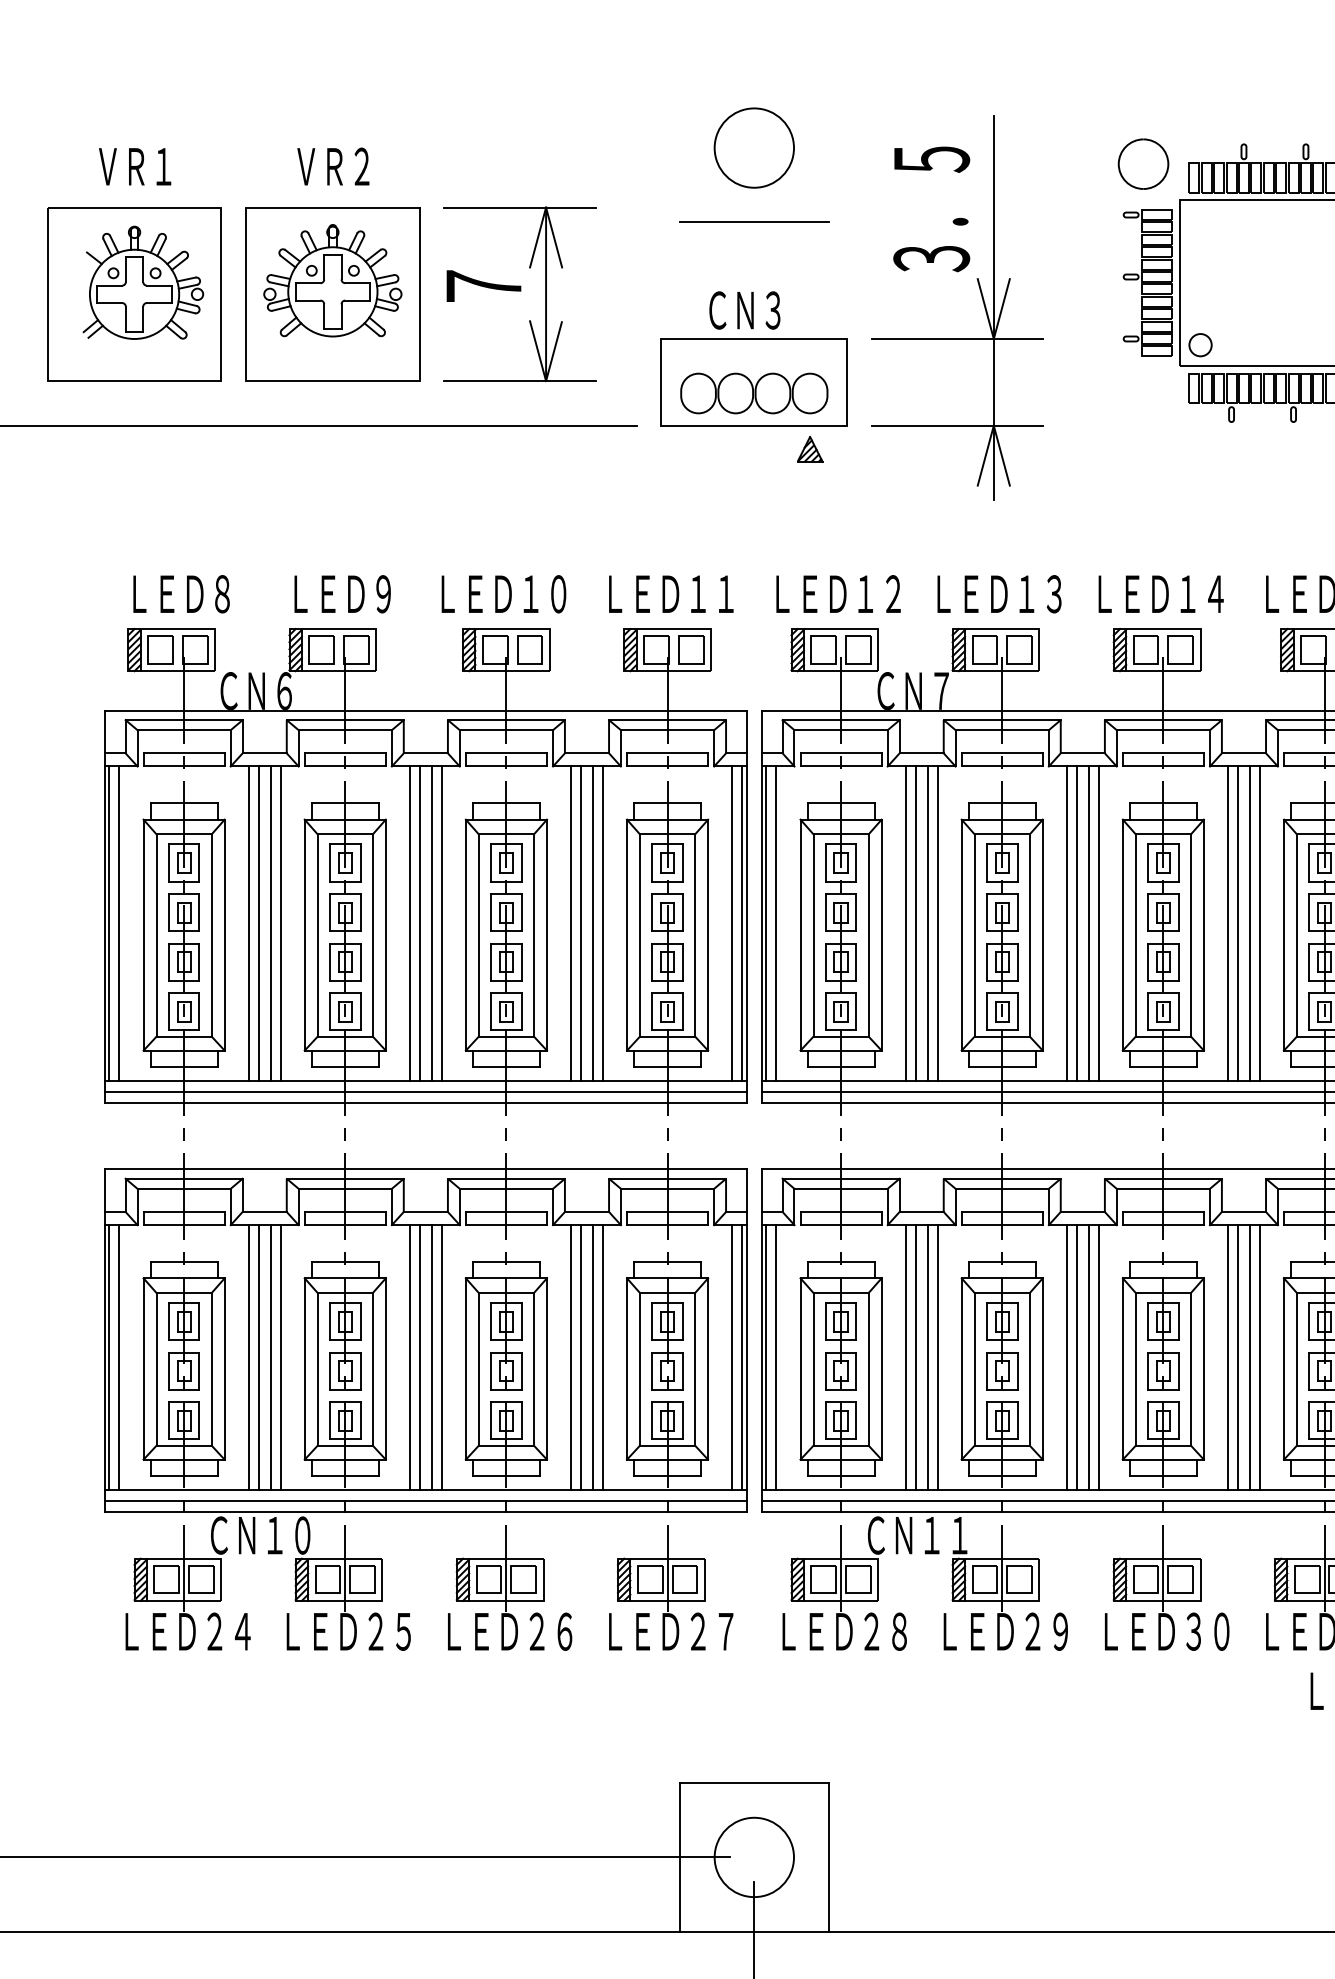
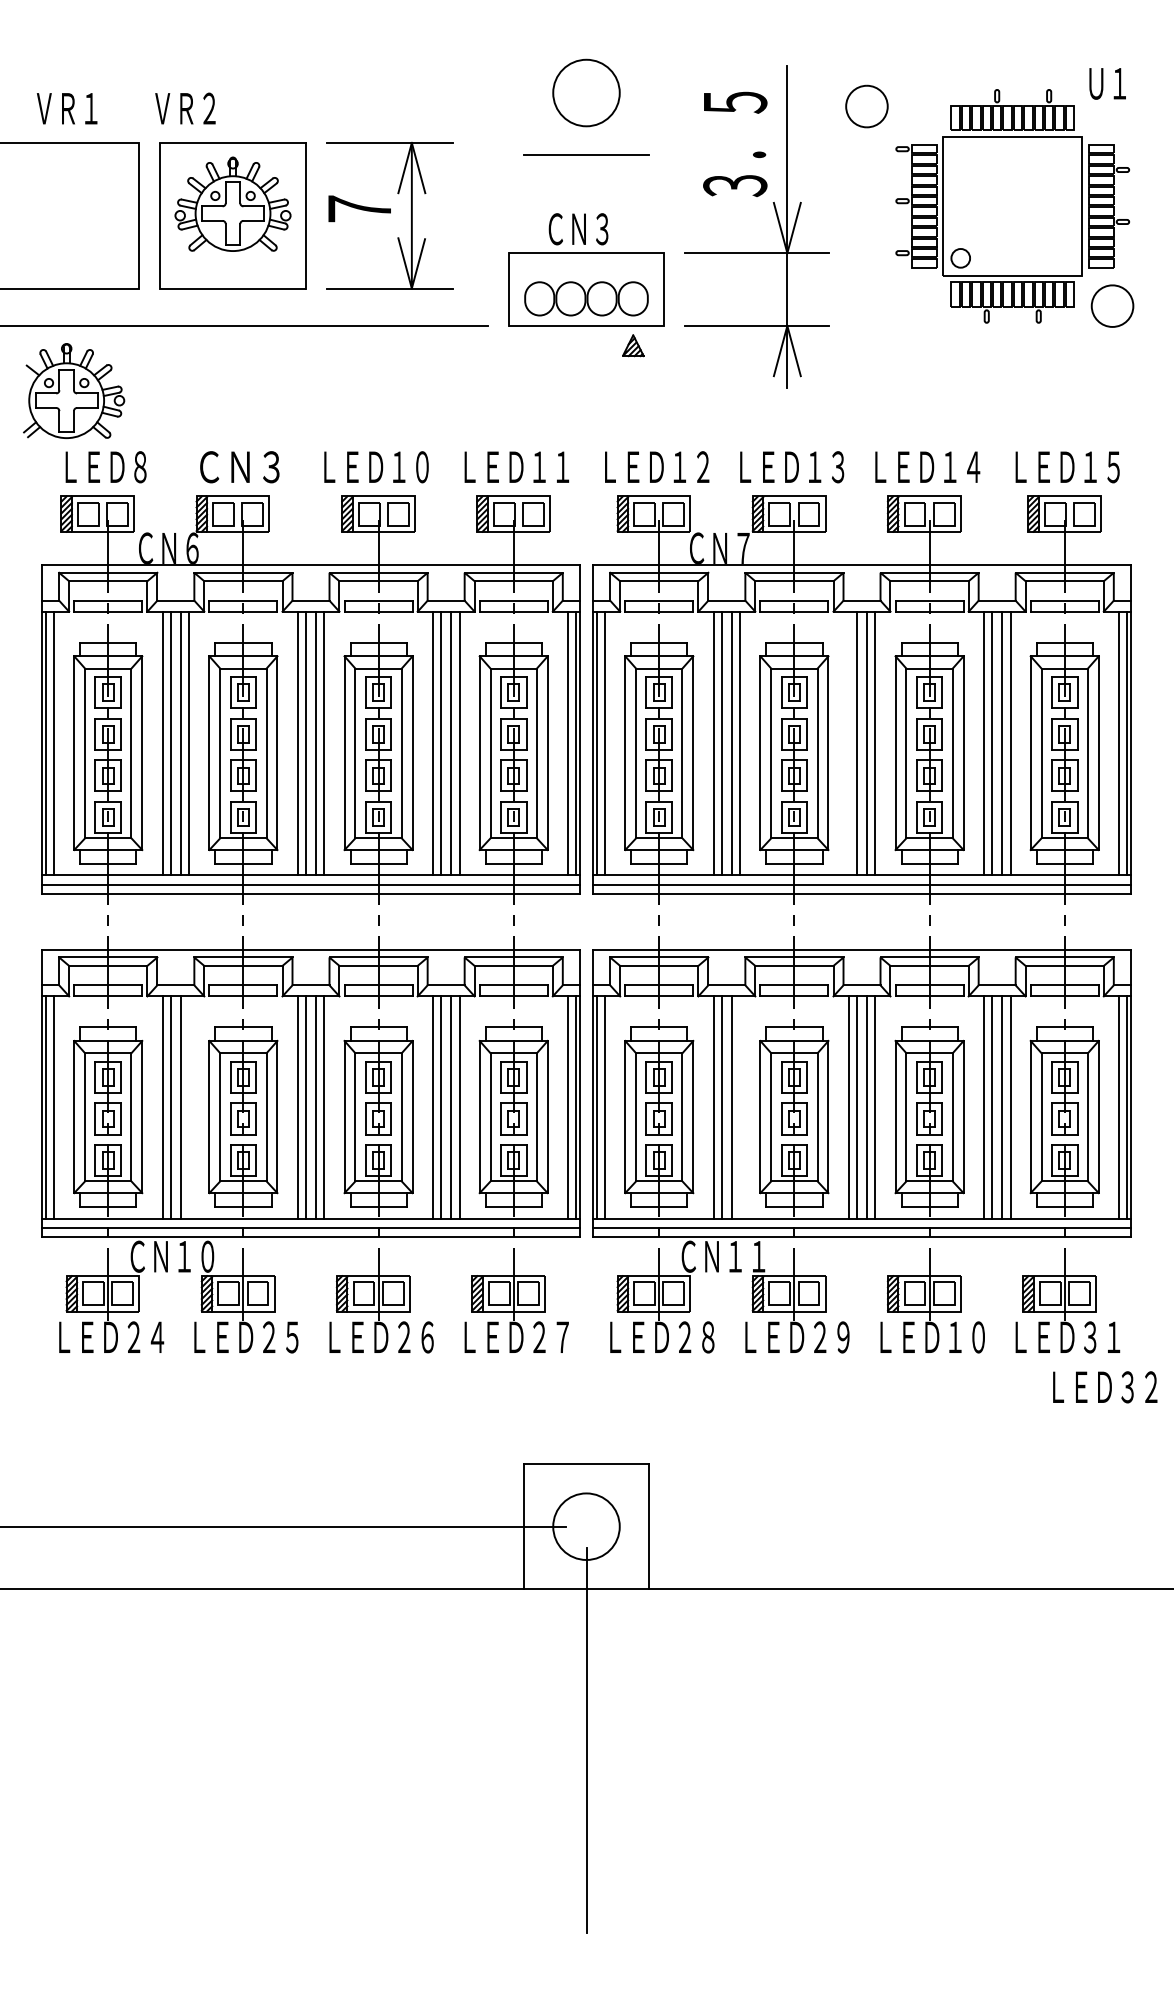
part: (1143, 164) -> (866, 106), moved
text: (333, 166) -> (185, 108), moved
part: (143, 282) -> (74, 390), moved
text: (341, 594) -> (240, 467), ＬＥＤ９ -> ＣＮ３
line: (1066, 923) -> (848, 743), removed
line: (280, 1357) -> (189, 1107), removed
line: (937, 1357) -> (740, 1107), removed
text: (1193, 1631) -> (954, 1337), ＬＥＤ３０ -> ＬＥＤ１０

